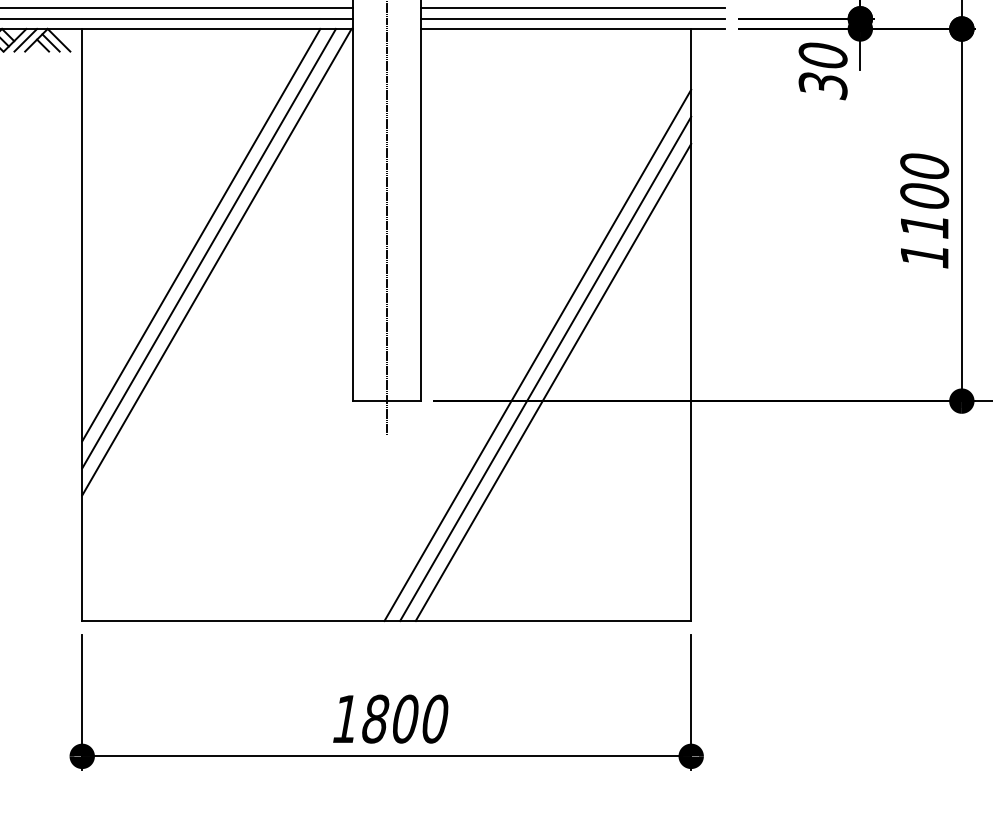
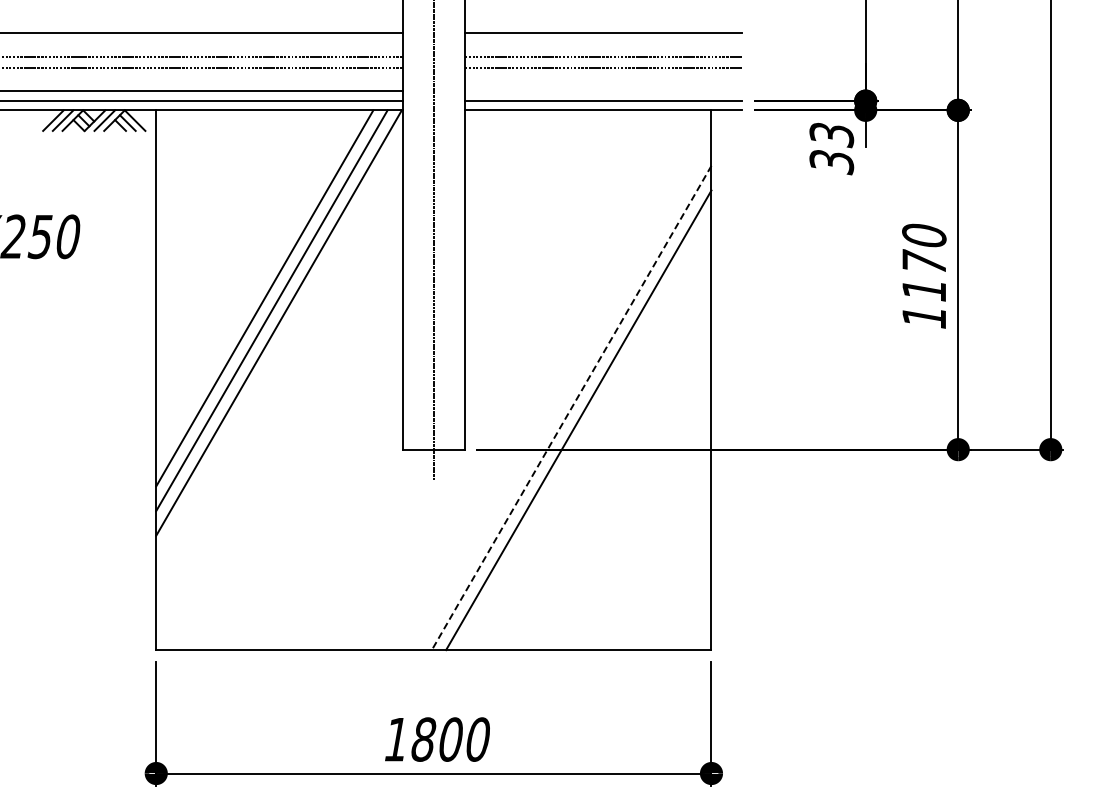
line: (572, 8) -> (603, 91), removed
text: (822, 56) -> (831, 135), 30 -> 33
text: (924, 194) -> (924, 261), 1100 -> 1170
line: (537, 354) -> (571, 407), solid -> dashed
line: (553, 382) -> (585, 432), removed

